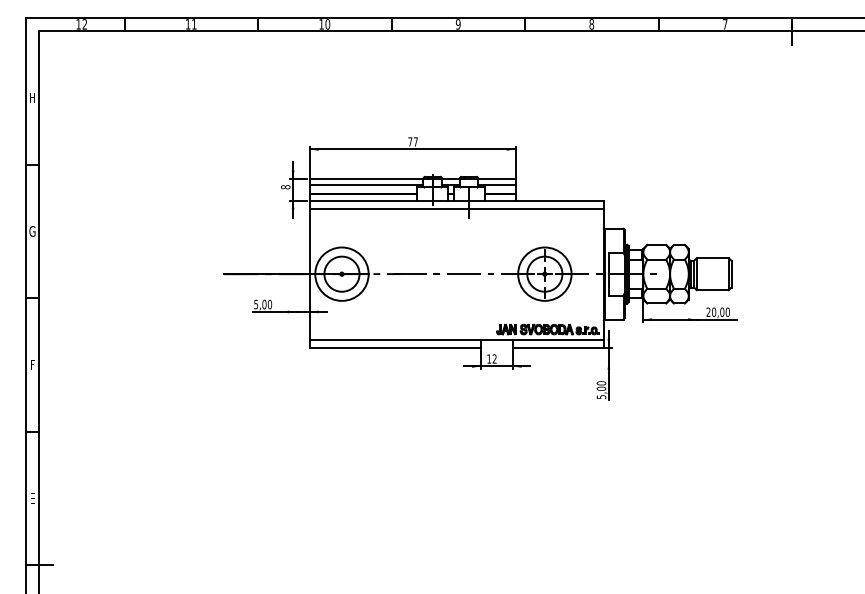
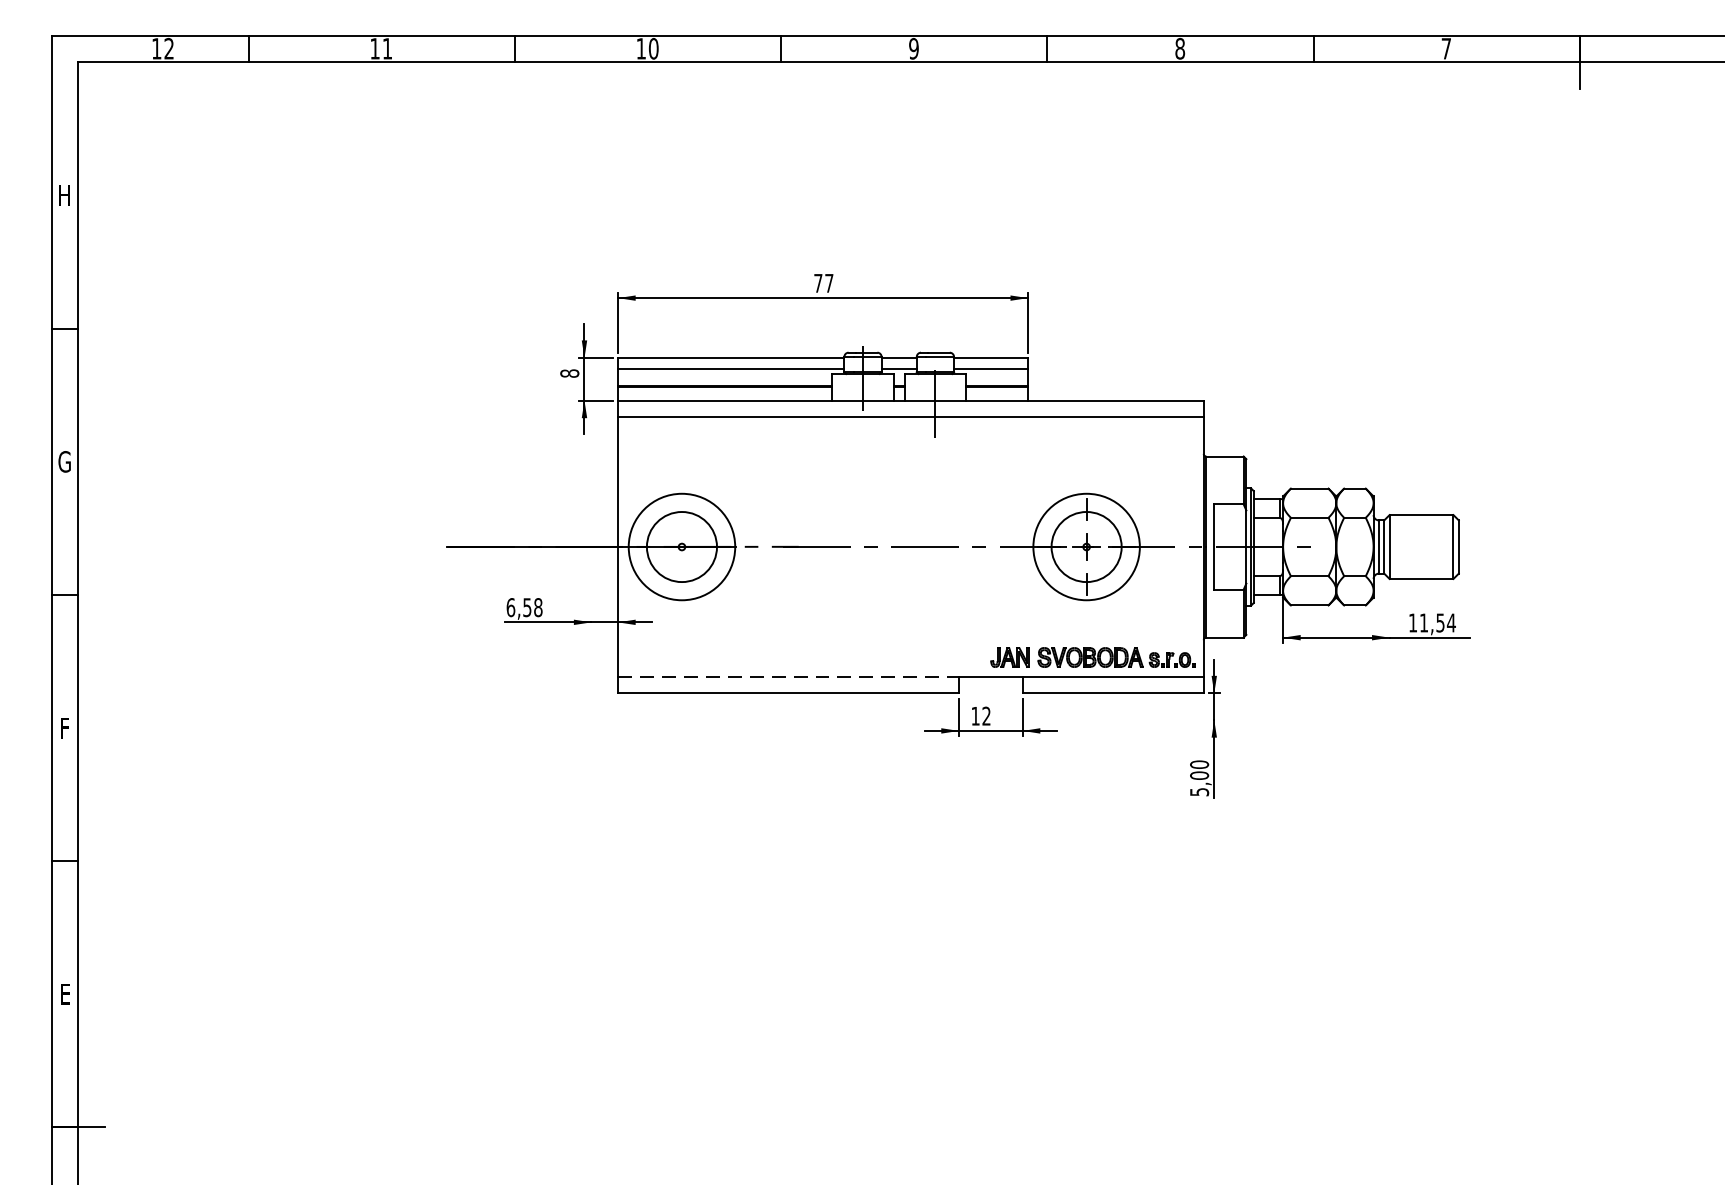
text: (263, 304) -> (525, 607), 5,00 -> 6,58
text: (717, 311) -> (1430, 621), 20,00 -> 11,54
line: (395, 339) -> (788, 677), solid -> dashed

